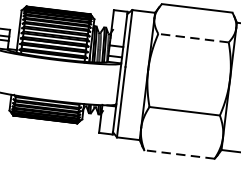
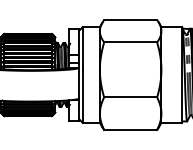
line: (193, 38) -> (130, 42), dashed -> solid
line: (179, 153) -> (130, 129), dashed -> solid

